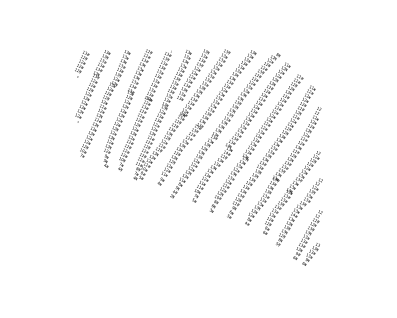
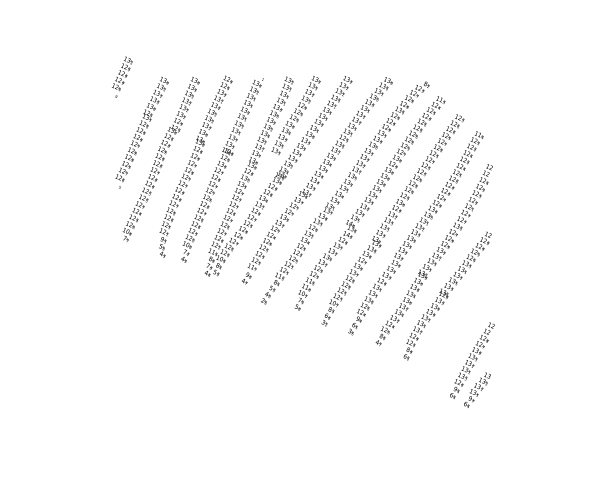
part: (82, 64) -> (123, 77), moved
part: (299, 212) -> (459, 326), removed

